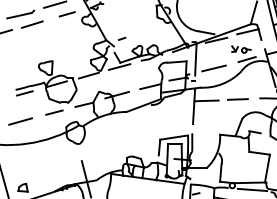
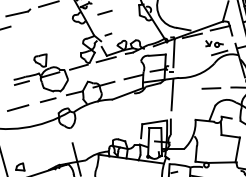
line: (66, 14) -> (104, 12), moved
line: (32, 24) -> (28, 21), removed
line: (213, 68) -> (189, 60), removed
line: (206, 100) -> (183, 89), removed
line: (252, 189) -> (224, 168), removed

